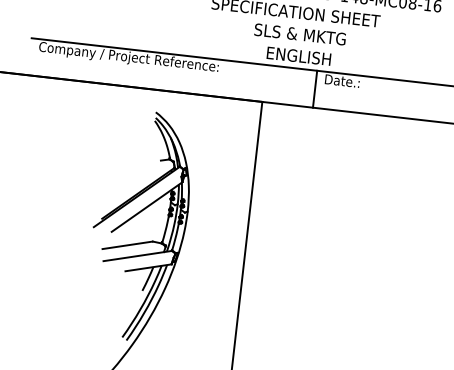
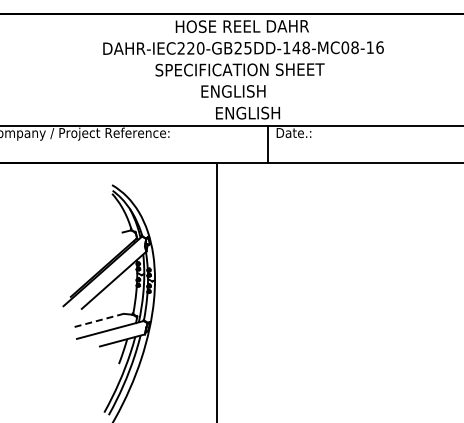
text: (300, 33) -> (246, 90), SLS & MKTG -> ENGLISH
line: (127, 245) -> (99, 320), solid -> dashed

